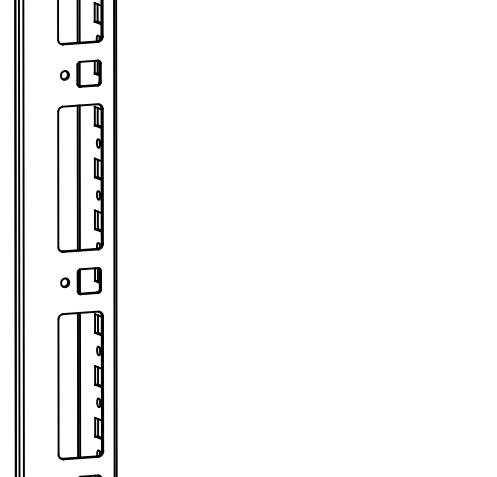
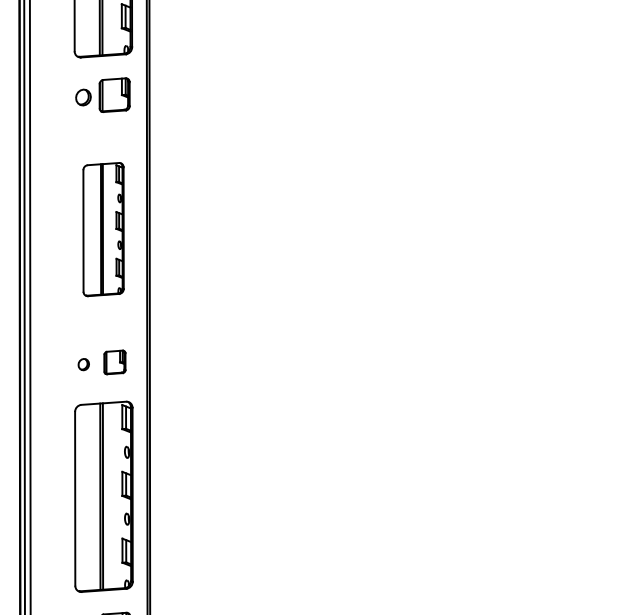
part: (64, 74) -> (83, 96), size x1.4
part: (80, 177) -> (103, 229), size x0.7
part: (88, 281) -> (114, 362), size x0.7

